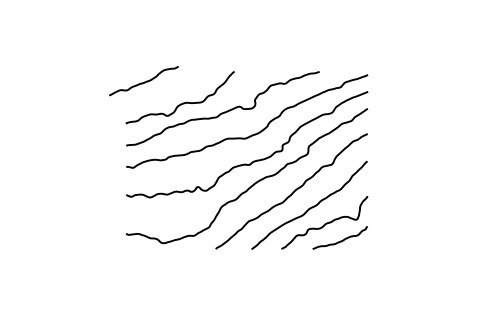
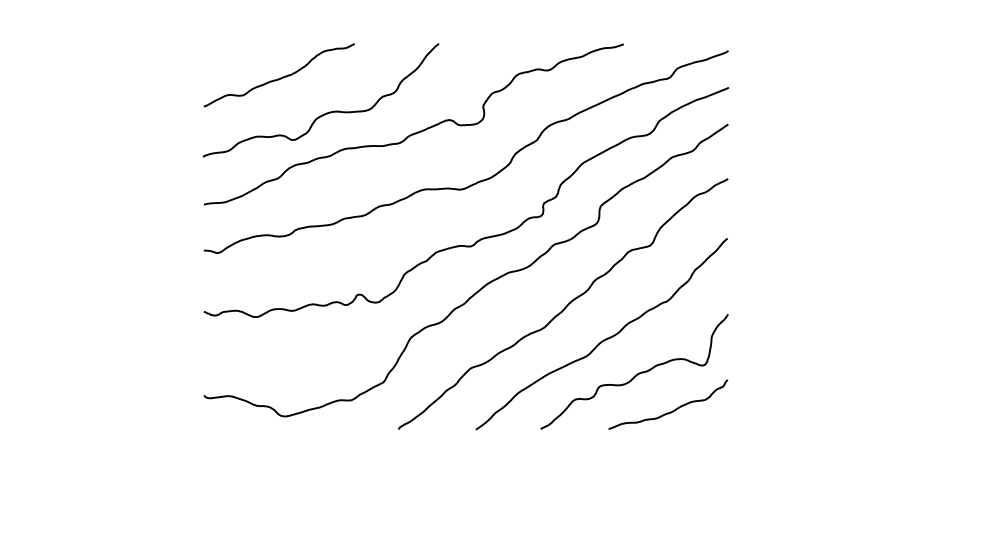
curve: (144, 81) -> (280, 76), moved

